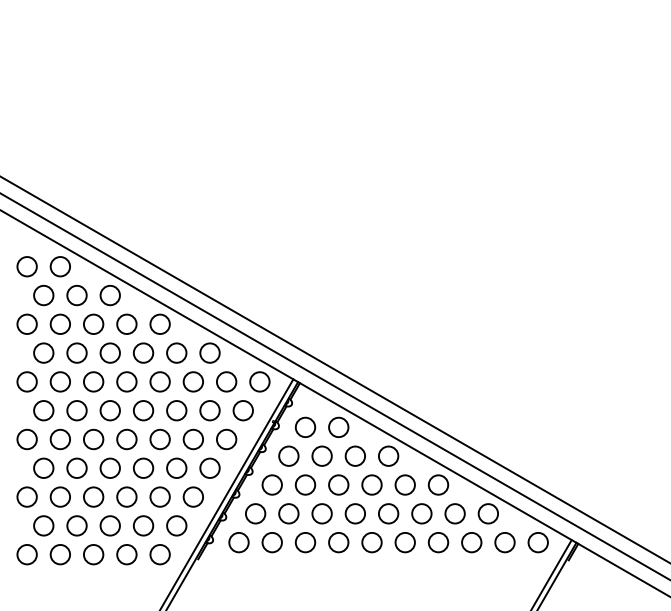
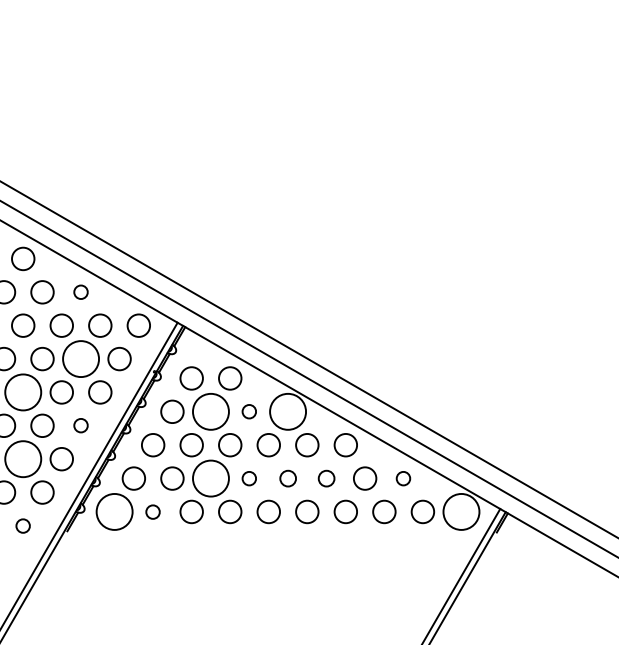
circle: (209, 352) -> (80, 291), size x0.6
circle: (209, 410) -> (80, 358), size x1.6
circle: (159, 439) -> (22, 392), size x1.6
circle: (321, 455) -> (210, 410), size x1.6
circle: (354, 455) -> (248, 410), size x0.6
circle: (388, 455) -> (287, 410), size x1.6
circle: (209, 467) -> (80, 424), size x0.6
circle: (159, 496) -> (22, 458), size x1.6
circle: (321, 513) -> (210, 478), size x1.6
circle: (354, 513) -> (248, 478), size x0.6
circle: (388, 513) -> (287, 478), size x0.7
circle: (421, 513) -> (326, 478), size x0.7
circle: (487, 513) -> (402, 478), size x0.6
circle: (238, 542) -> (114, 511), size x1.6
circle: (271, 542) -> (152, 511), size x0.6
circle: (537, 542) -> (460, 511), size x1.6
circle: (159, 554) -> (22, 525), size x0.6

